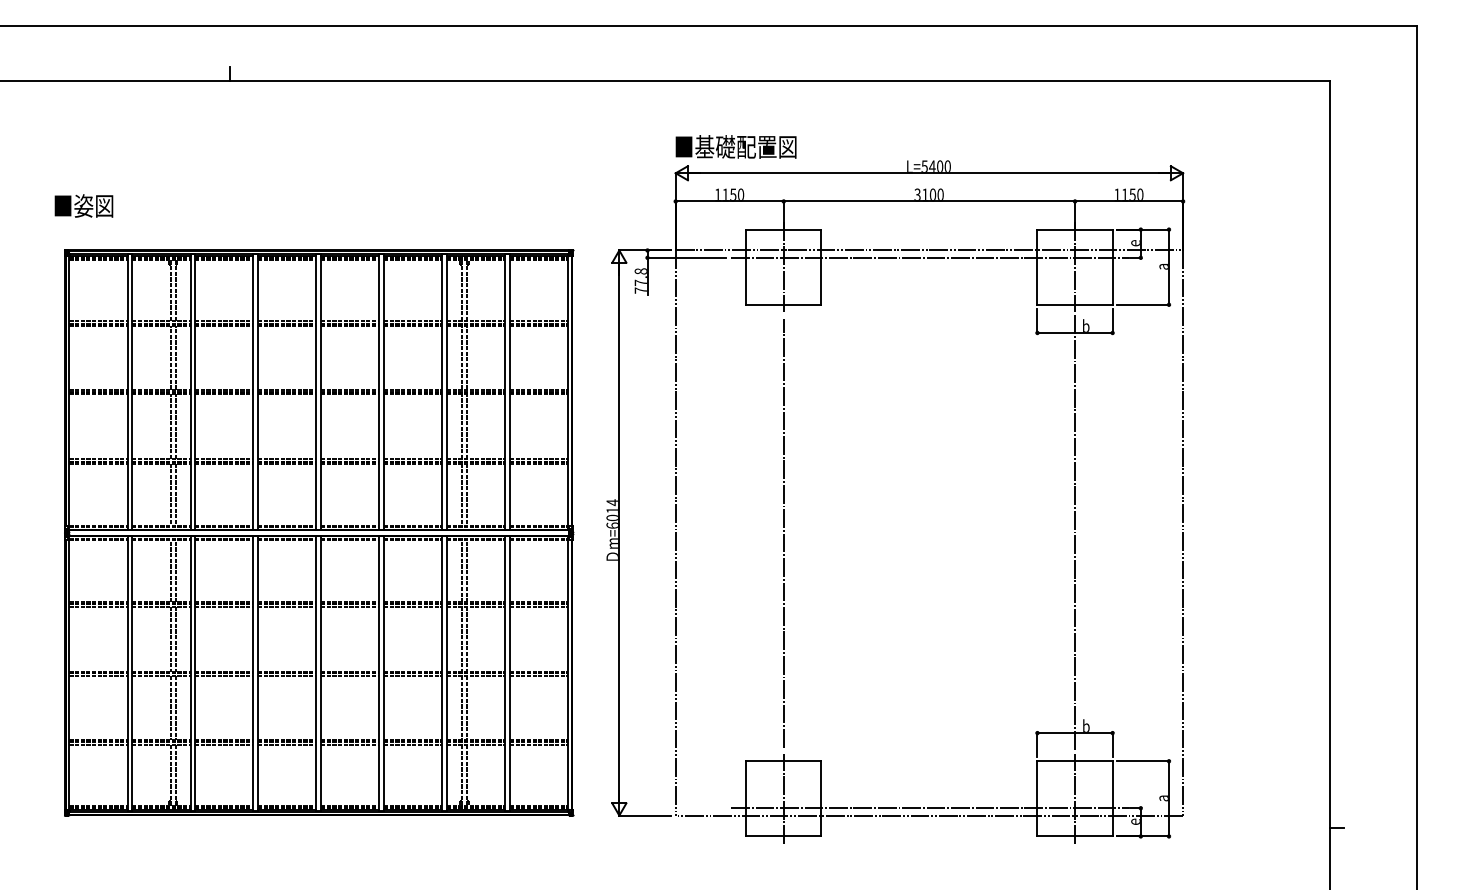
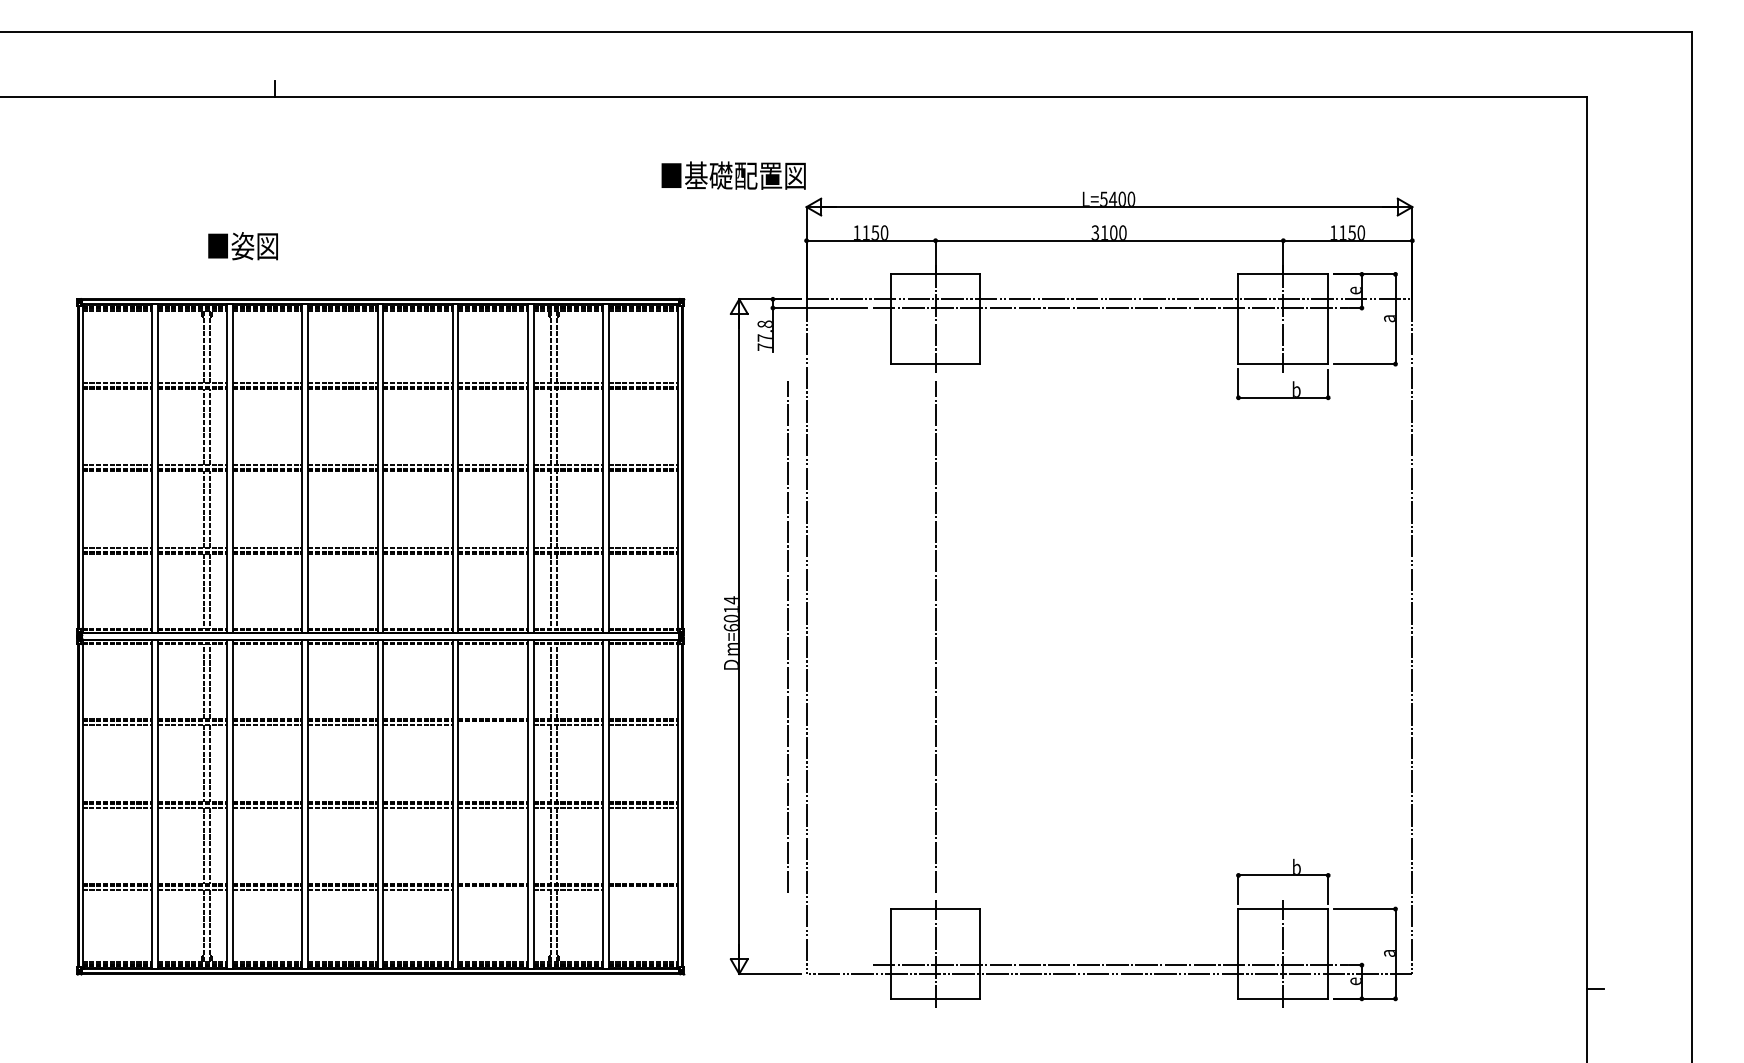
text: (735, 146) -> (733, 175), moved
text: (83, 206) -> (242, 246), moved
line: (1075, 532) -> (1283, 635), removed
line: (659, 533) -> (787, 637), added
line: (412, 606) -> (492, 724), removed
line: (412, 744) -> (492, 889), removed
line: (539, 744) -> (643, 889), removed

